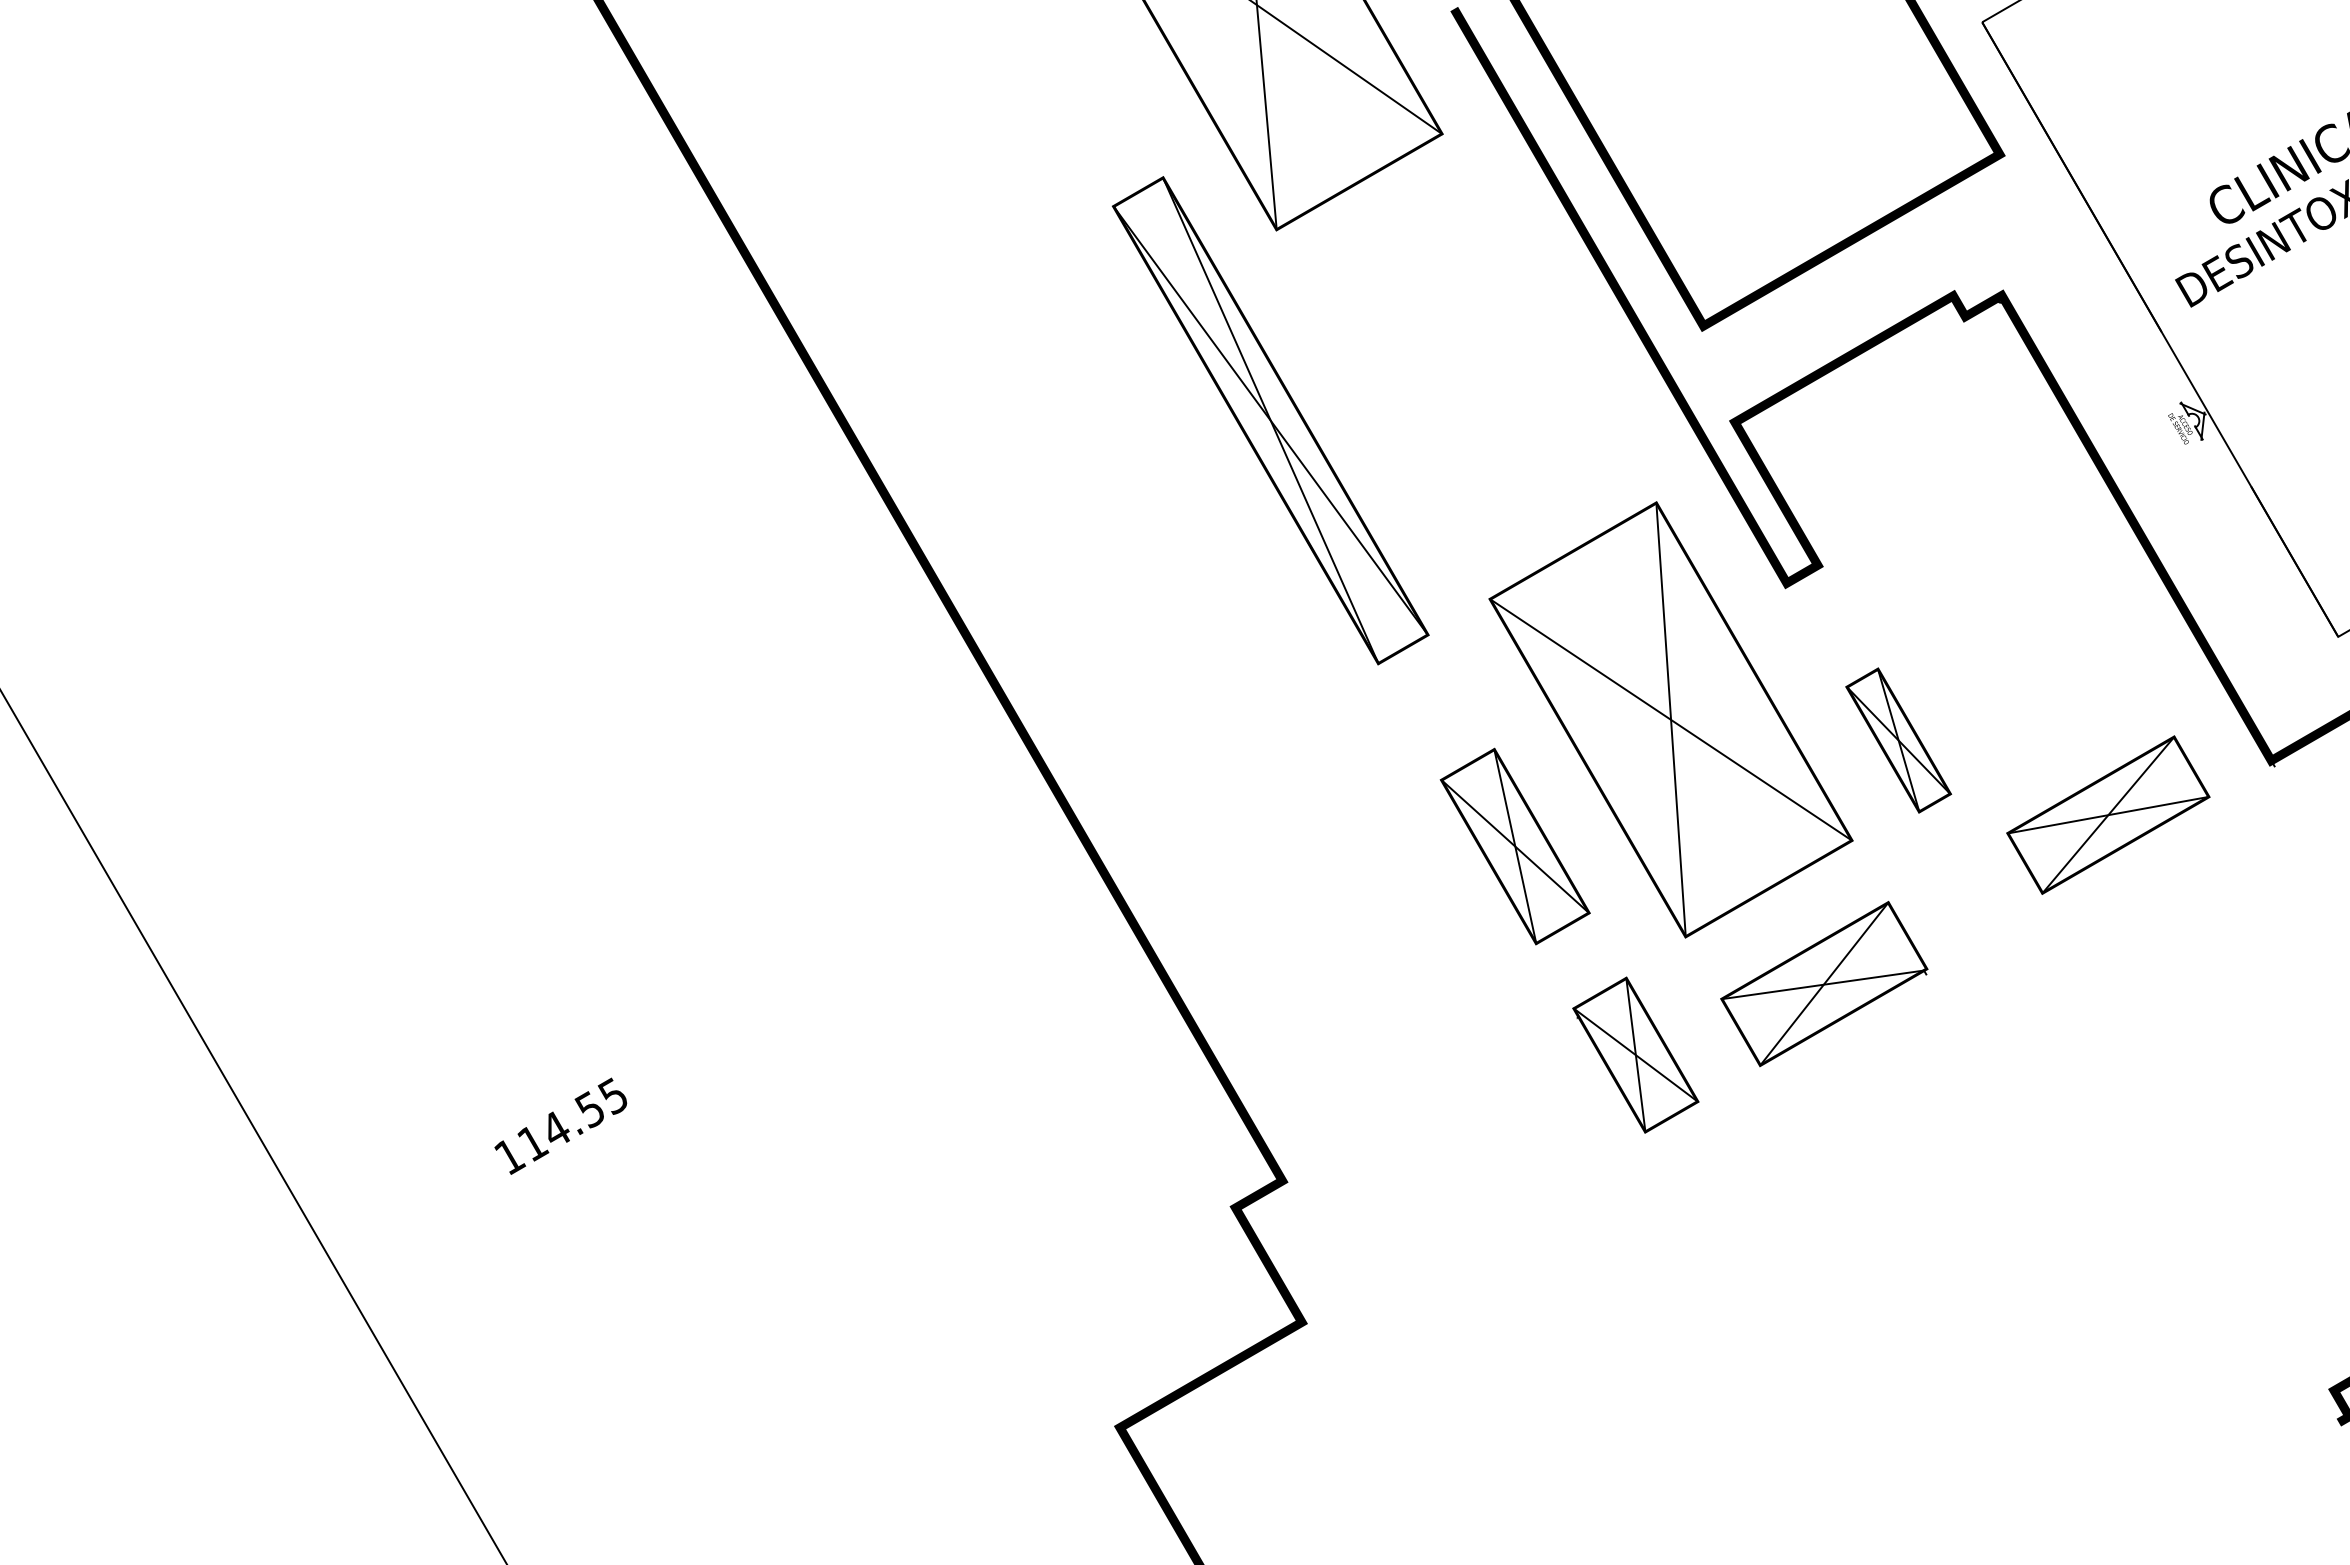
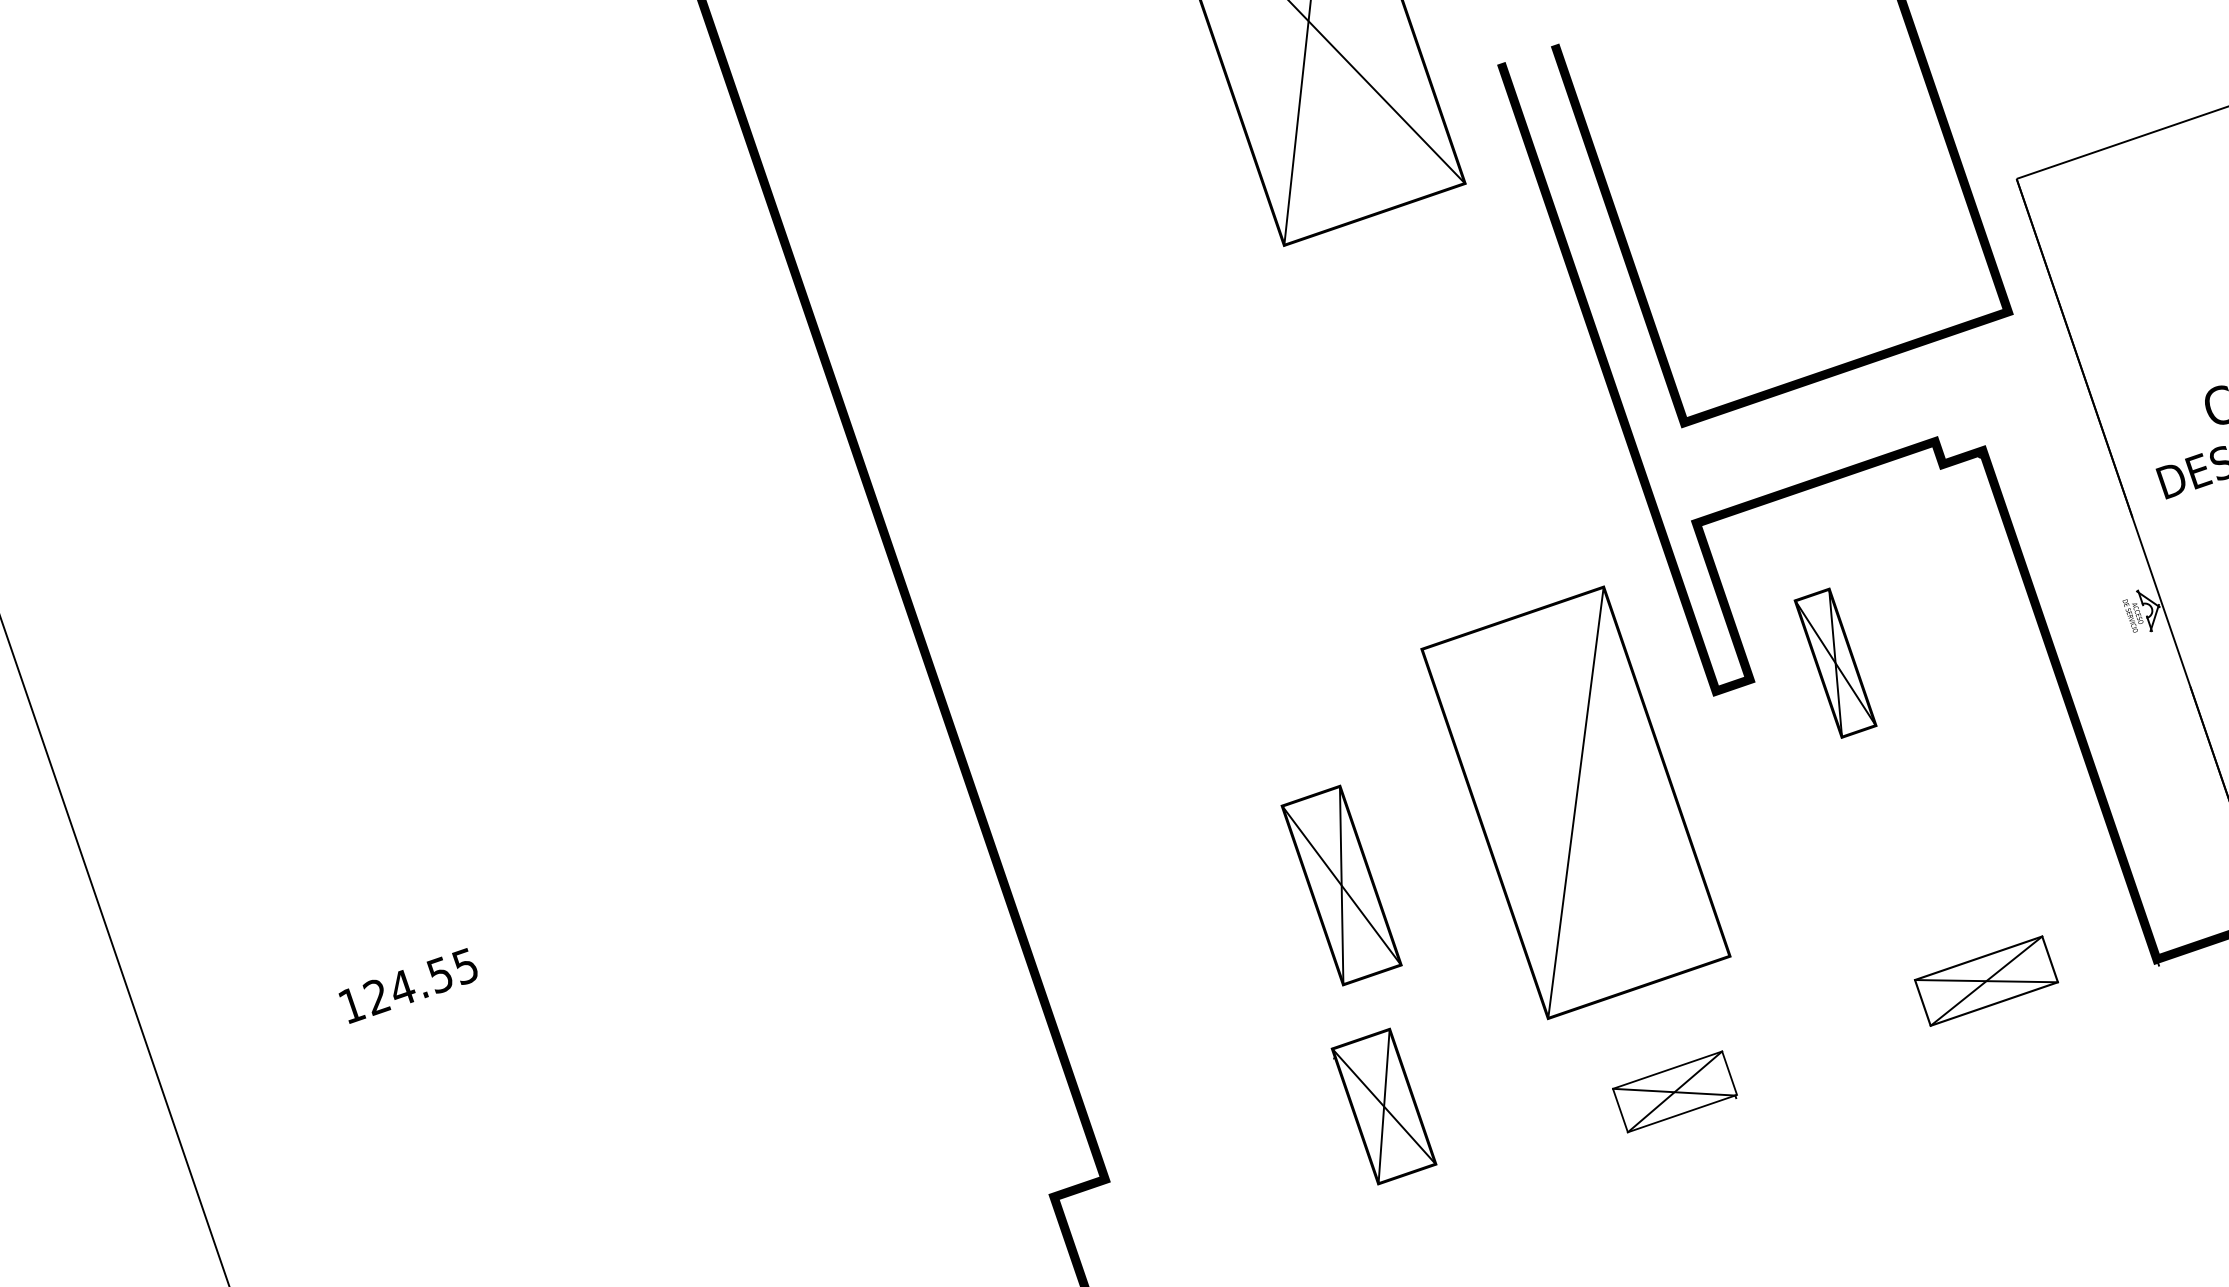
part: (1270, 420) -> (1241, 431), removed
line: (1670, 719) -> (1575, 802), removed
part: (1898, 740) -> (1835, 663), moved
part: (2108, 814) -> (1986, 980), size x0.7
part: (1514, 846) -> (1340, 885), moved
part: (1824, 984) -> (1675, 1092), size x0.6
part: (1635, 1054) -> (1383, 1105), moved
text: (532, 1144) -> (376, 998), 114.55 -> 124.55

